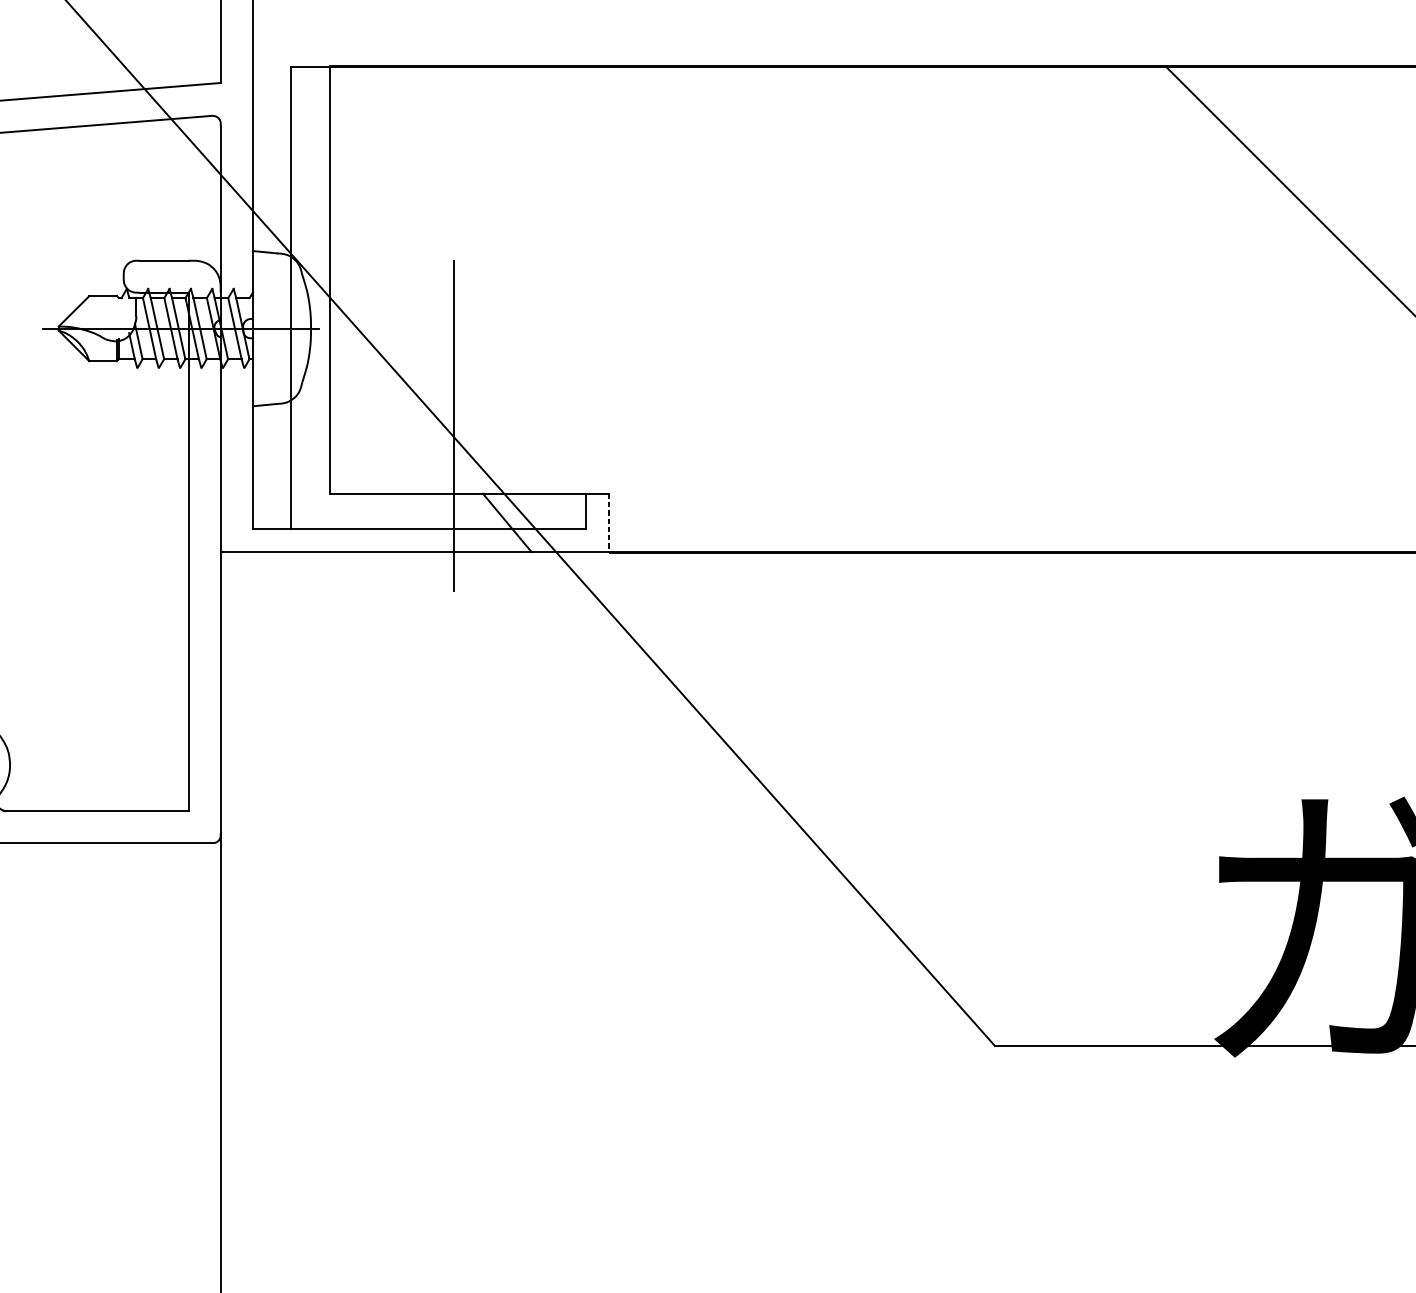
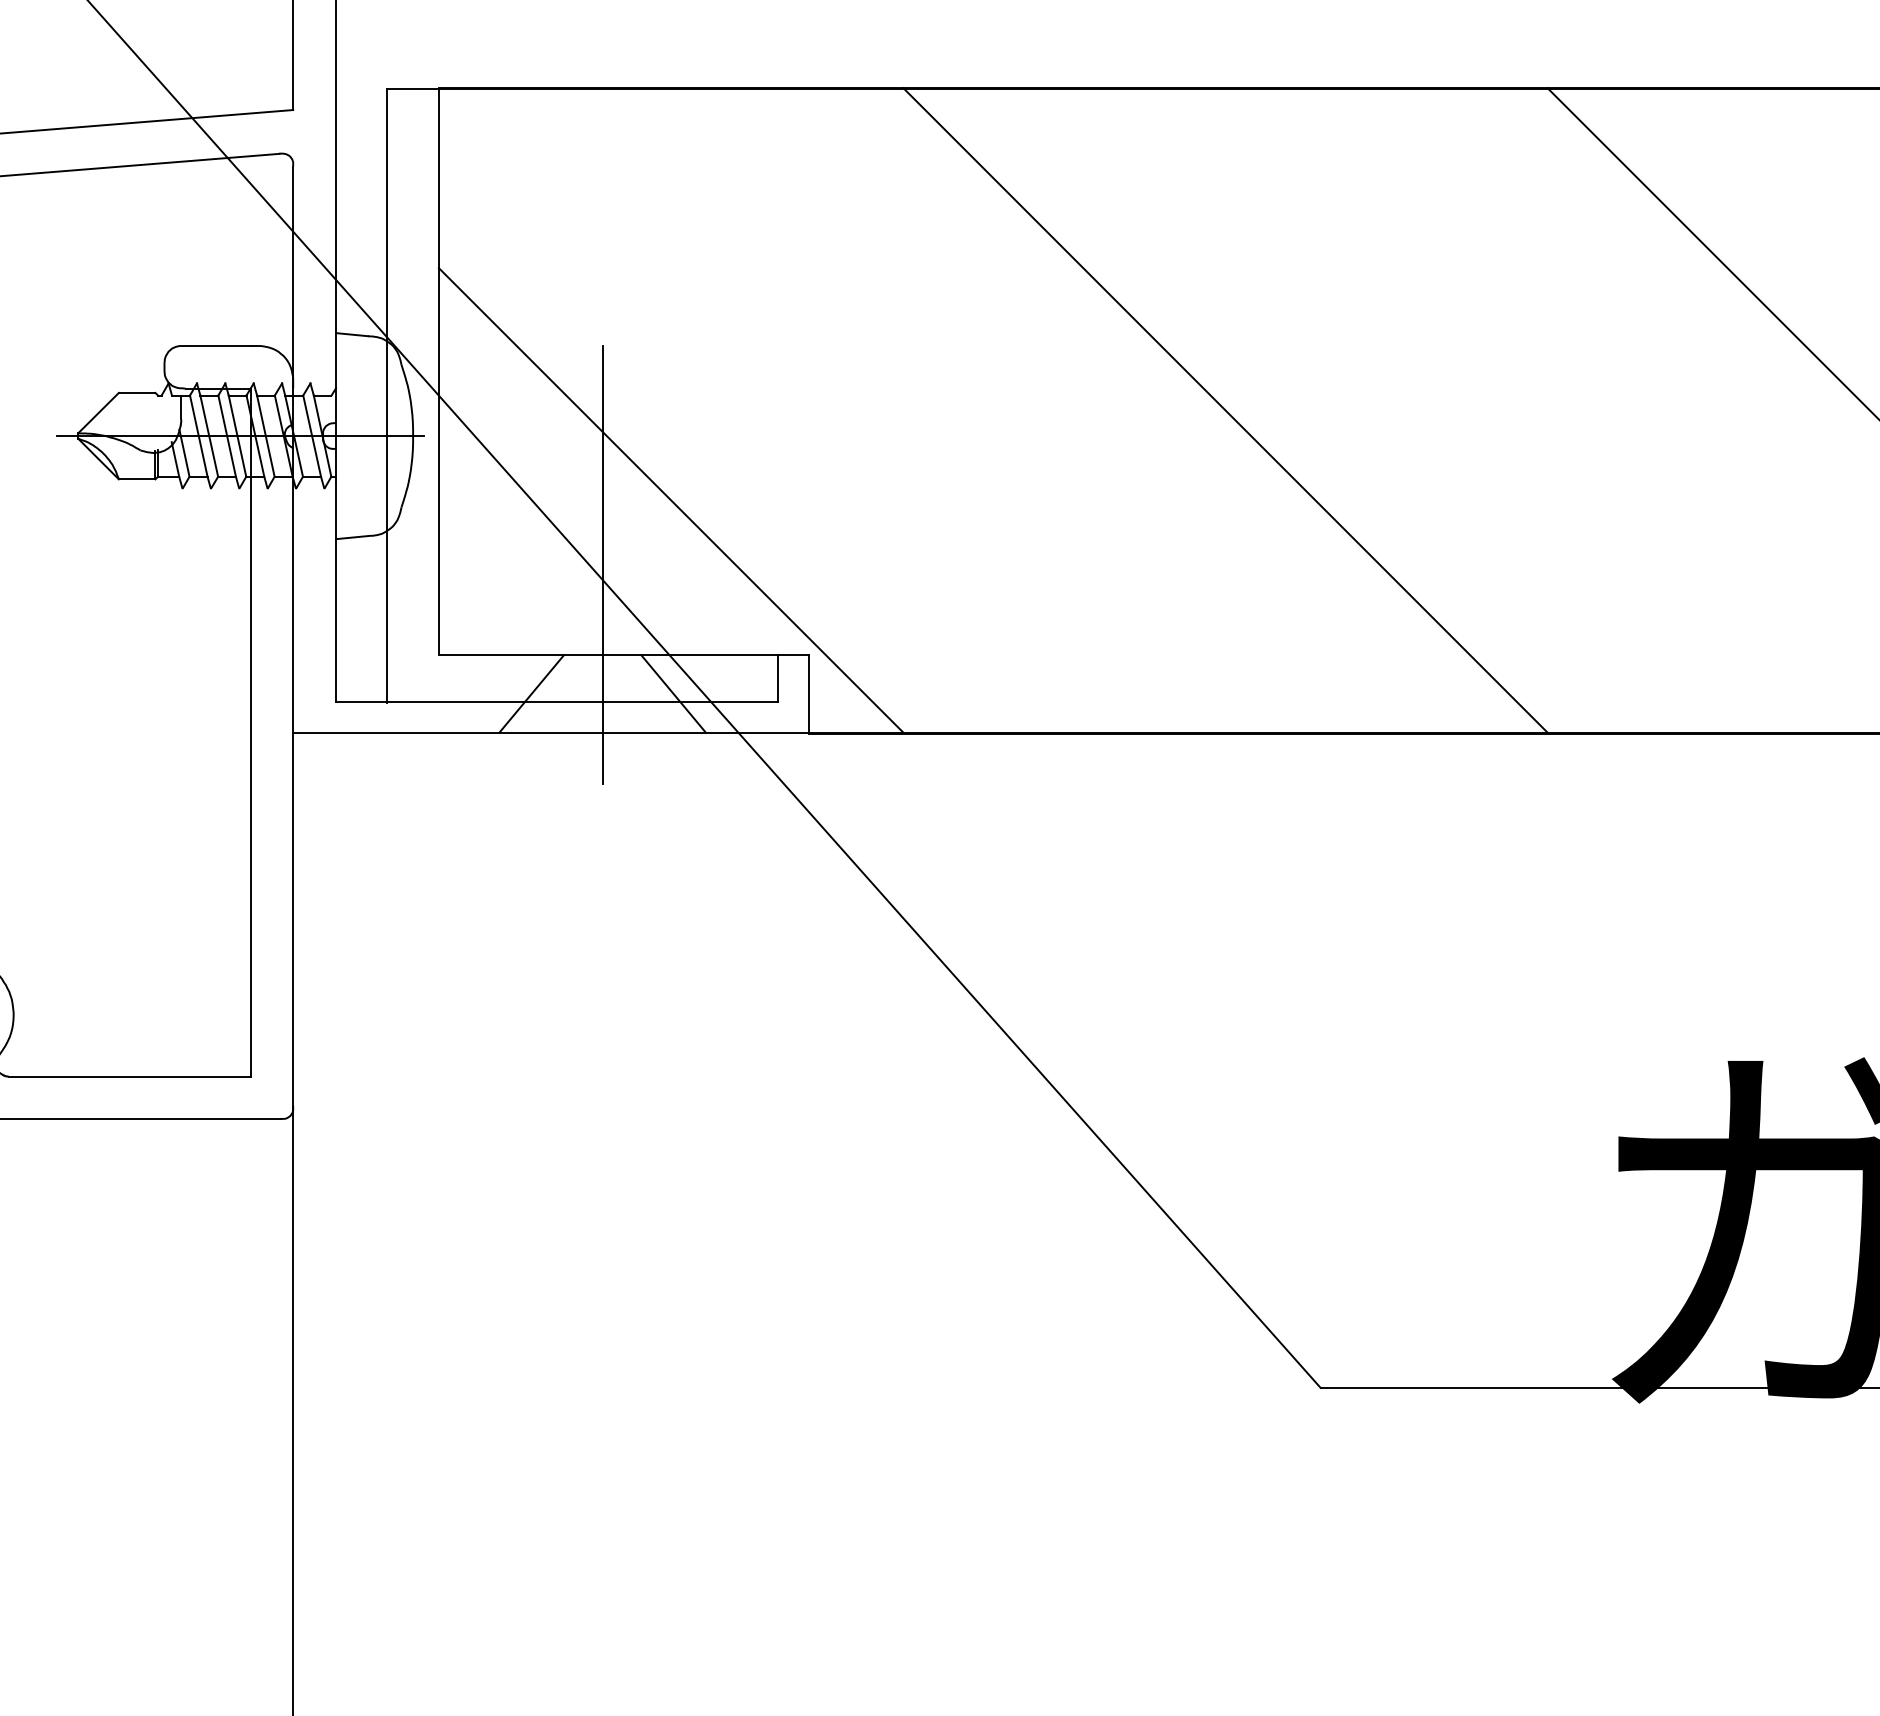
line: (923, 309) -> (1225, 410), added
line: (504, 377) -> (670, 500), added
line: (400, 522) -> (531, 693), added
line: (608, 522) -> (808, 693), dashed -> solid

